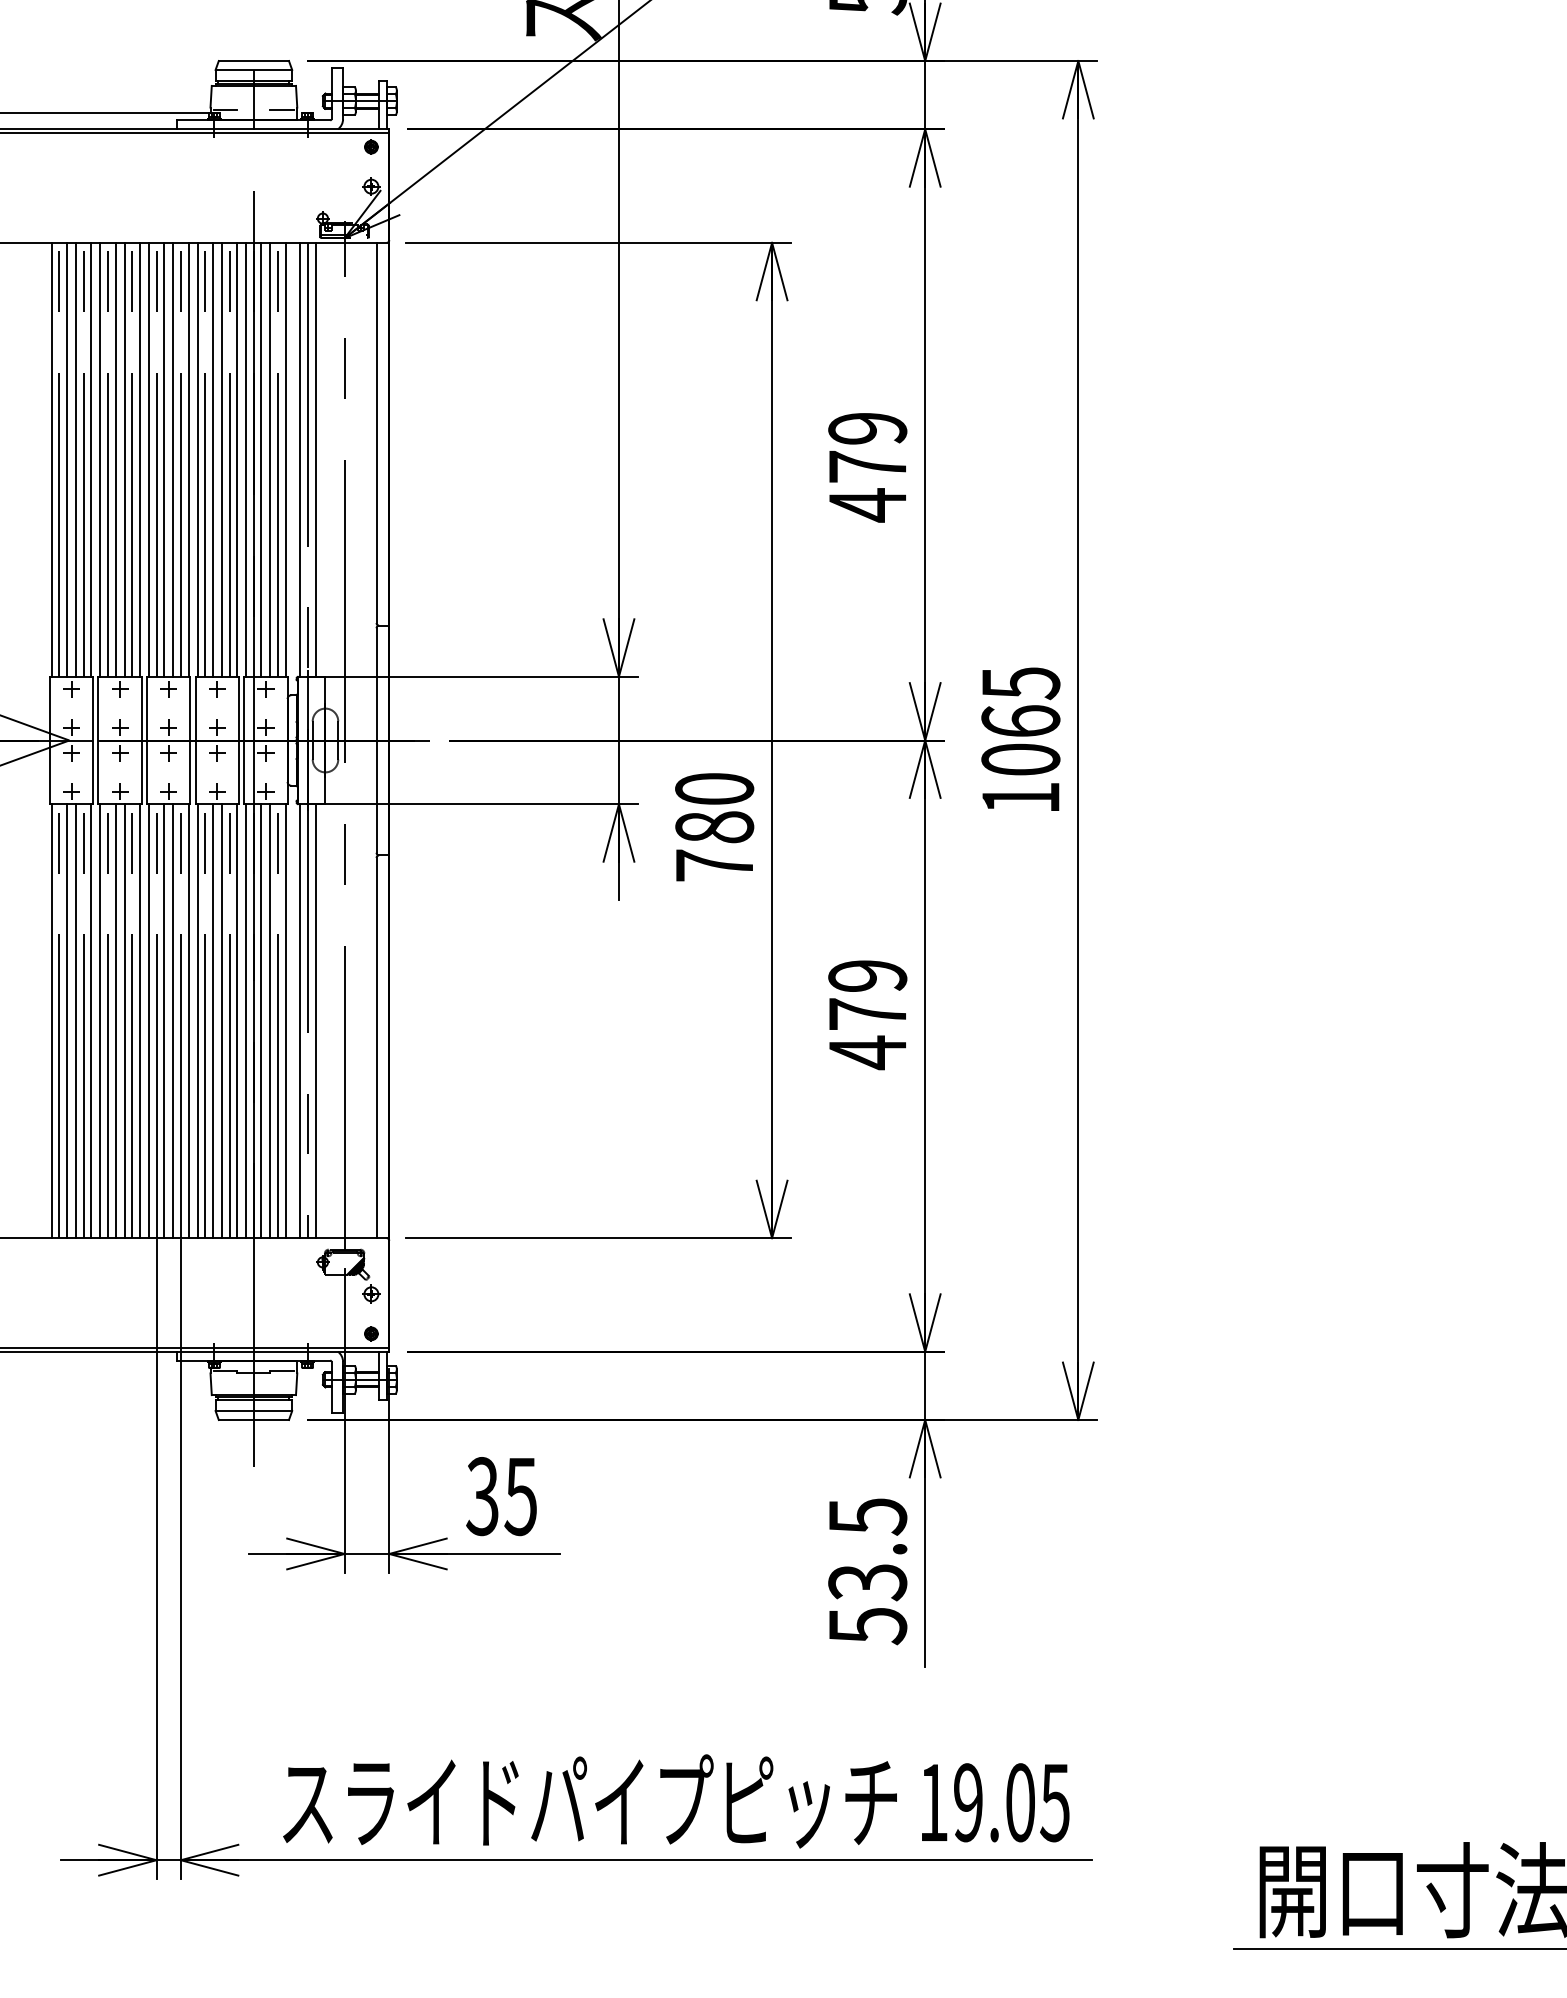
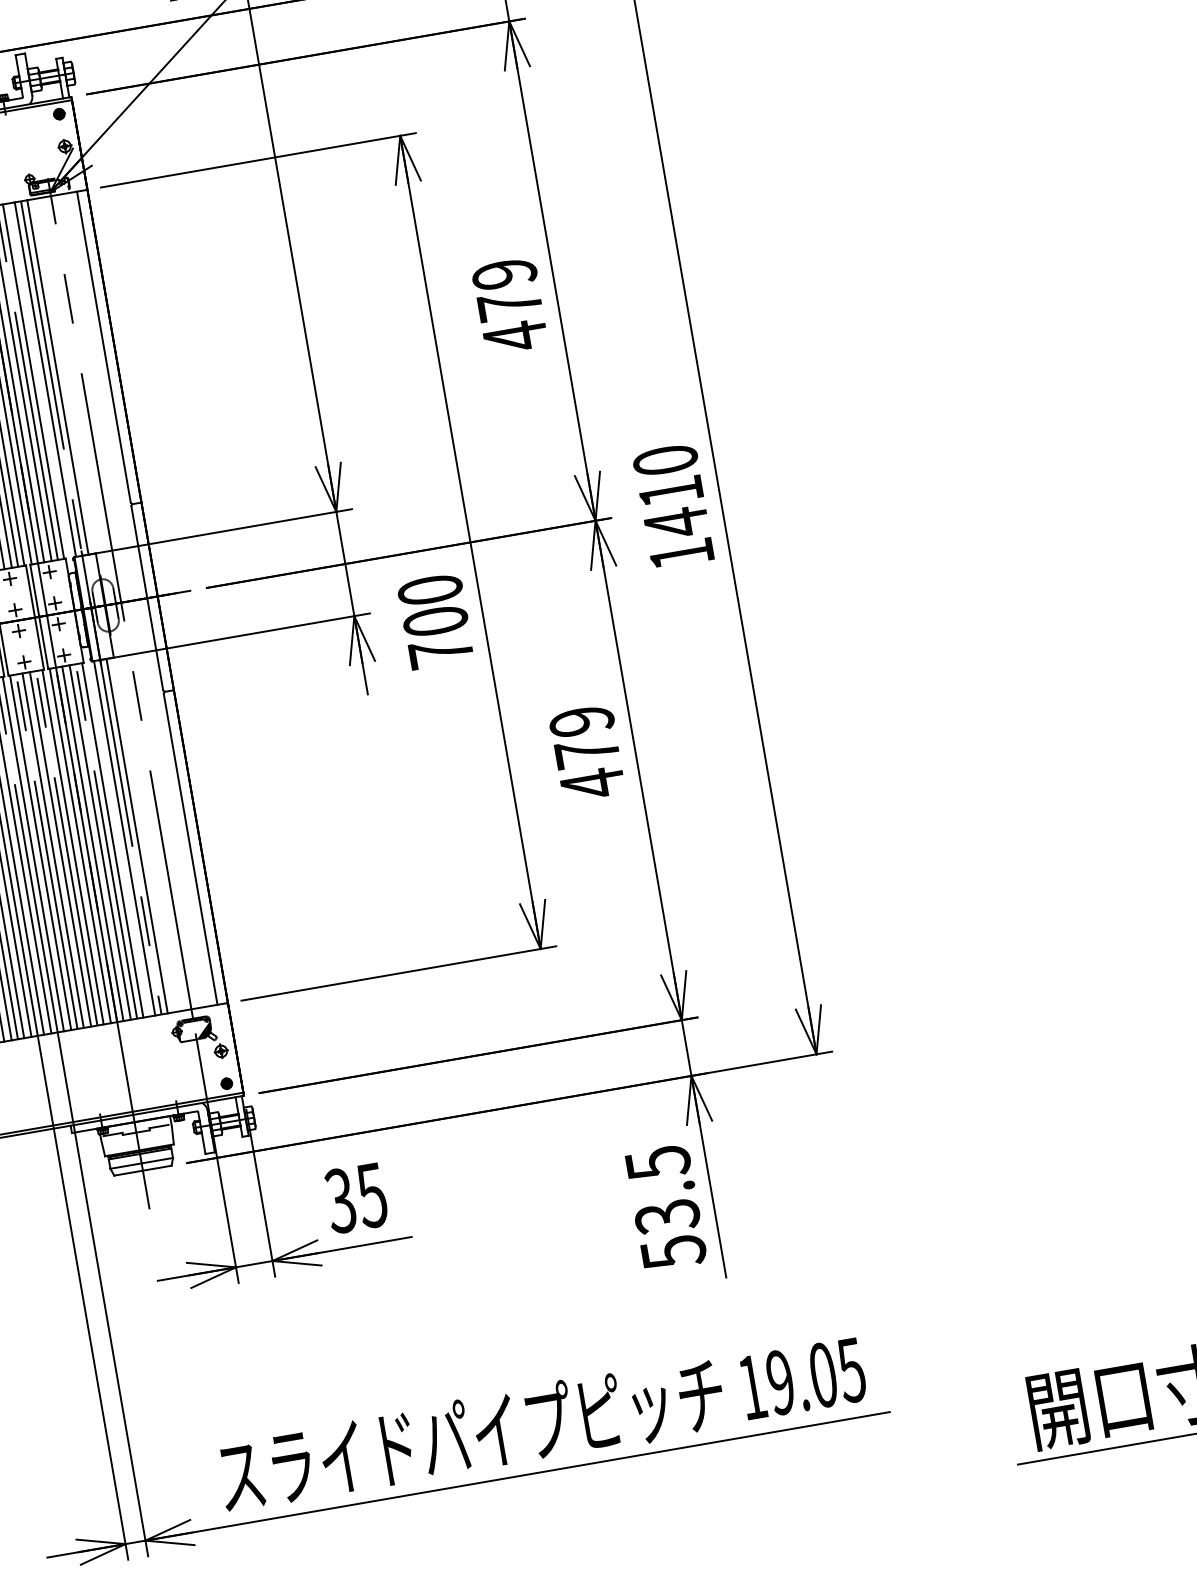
text: (1020, 722) -> (670, 492), 1065 -> 1410
text: (714, 827) -> (435, 621), 780 -> 700

